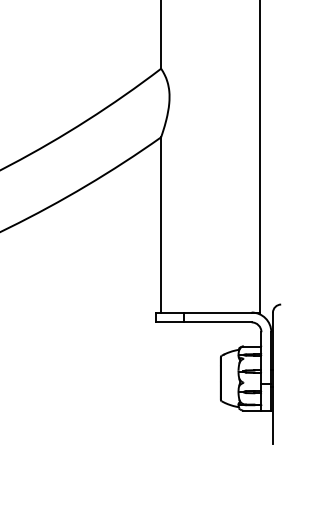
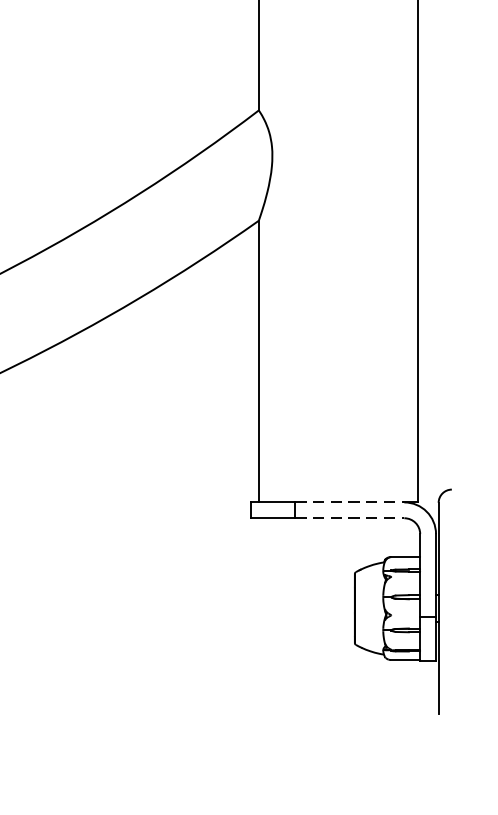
line: (217, 312) -> (349, 502), solid -> dashed
line: (217, 322) -> (349, 518), solid -> dashed

